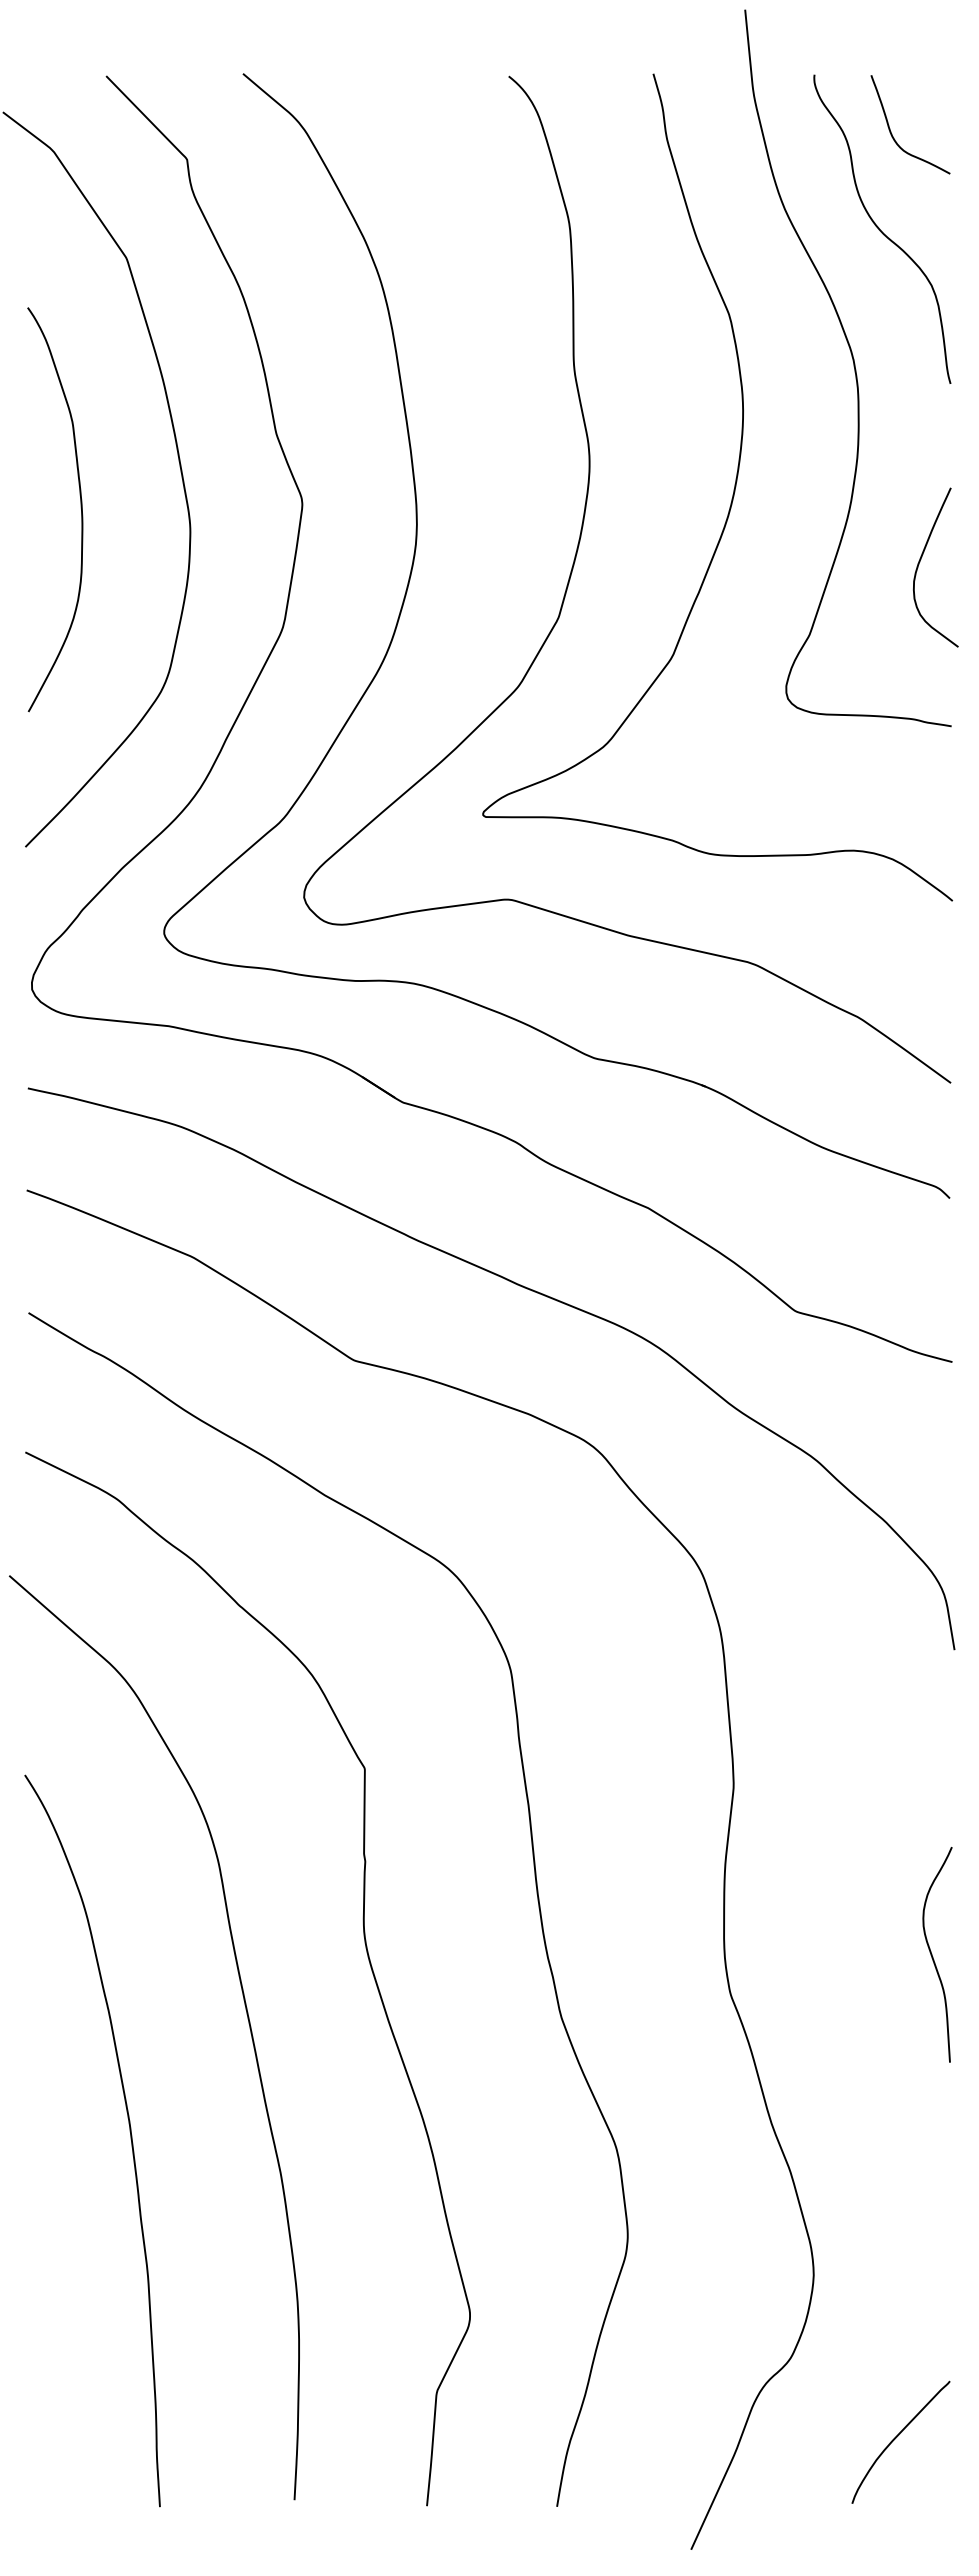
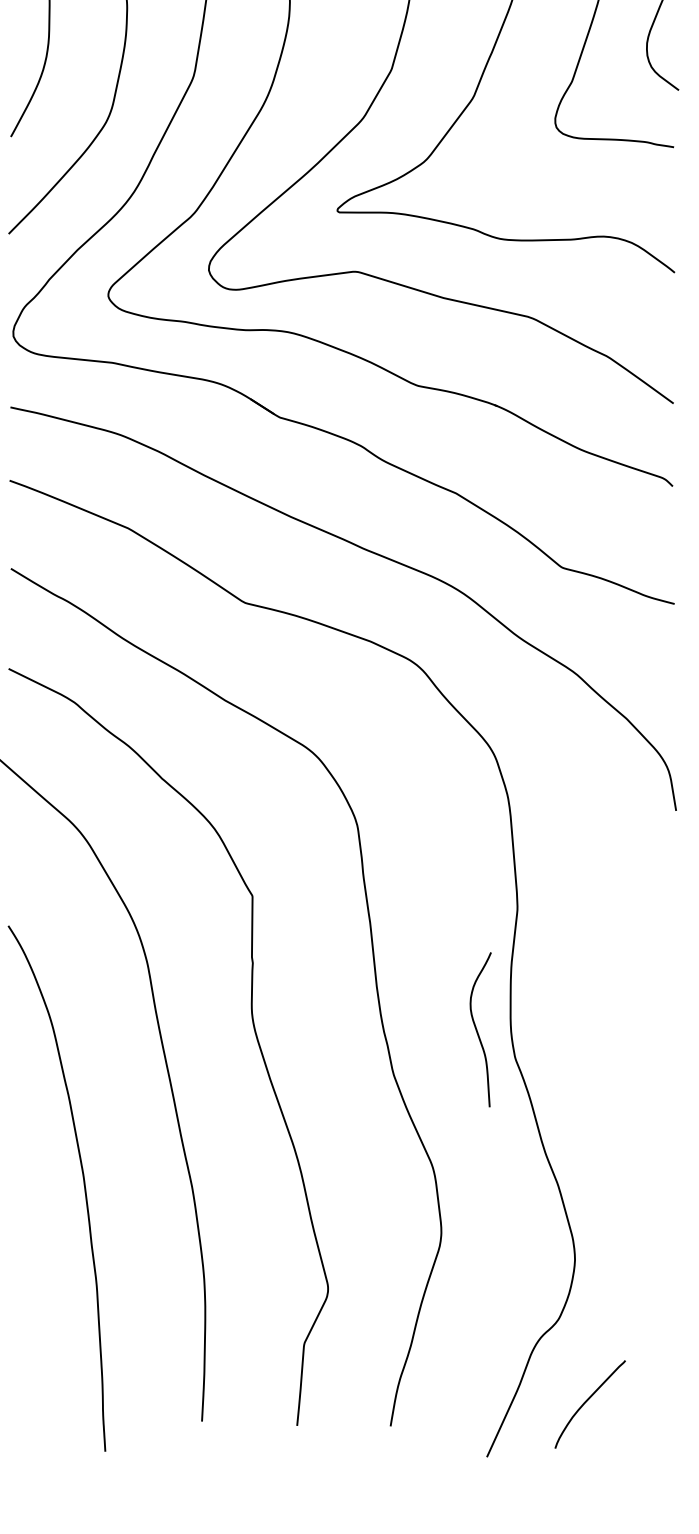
curve: (933, 1956) -> (477, 1031), moved
curve: (130, 2139) -> (84, 1187), moved
curve: (897, 2437) -> (587, 1401), moved

